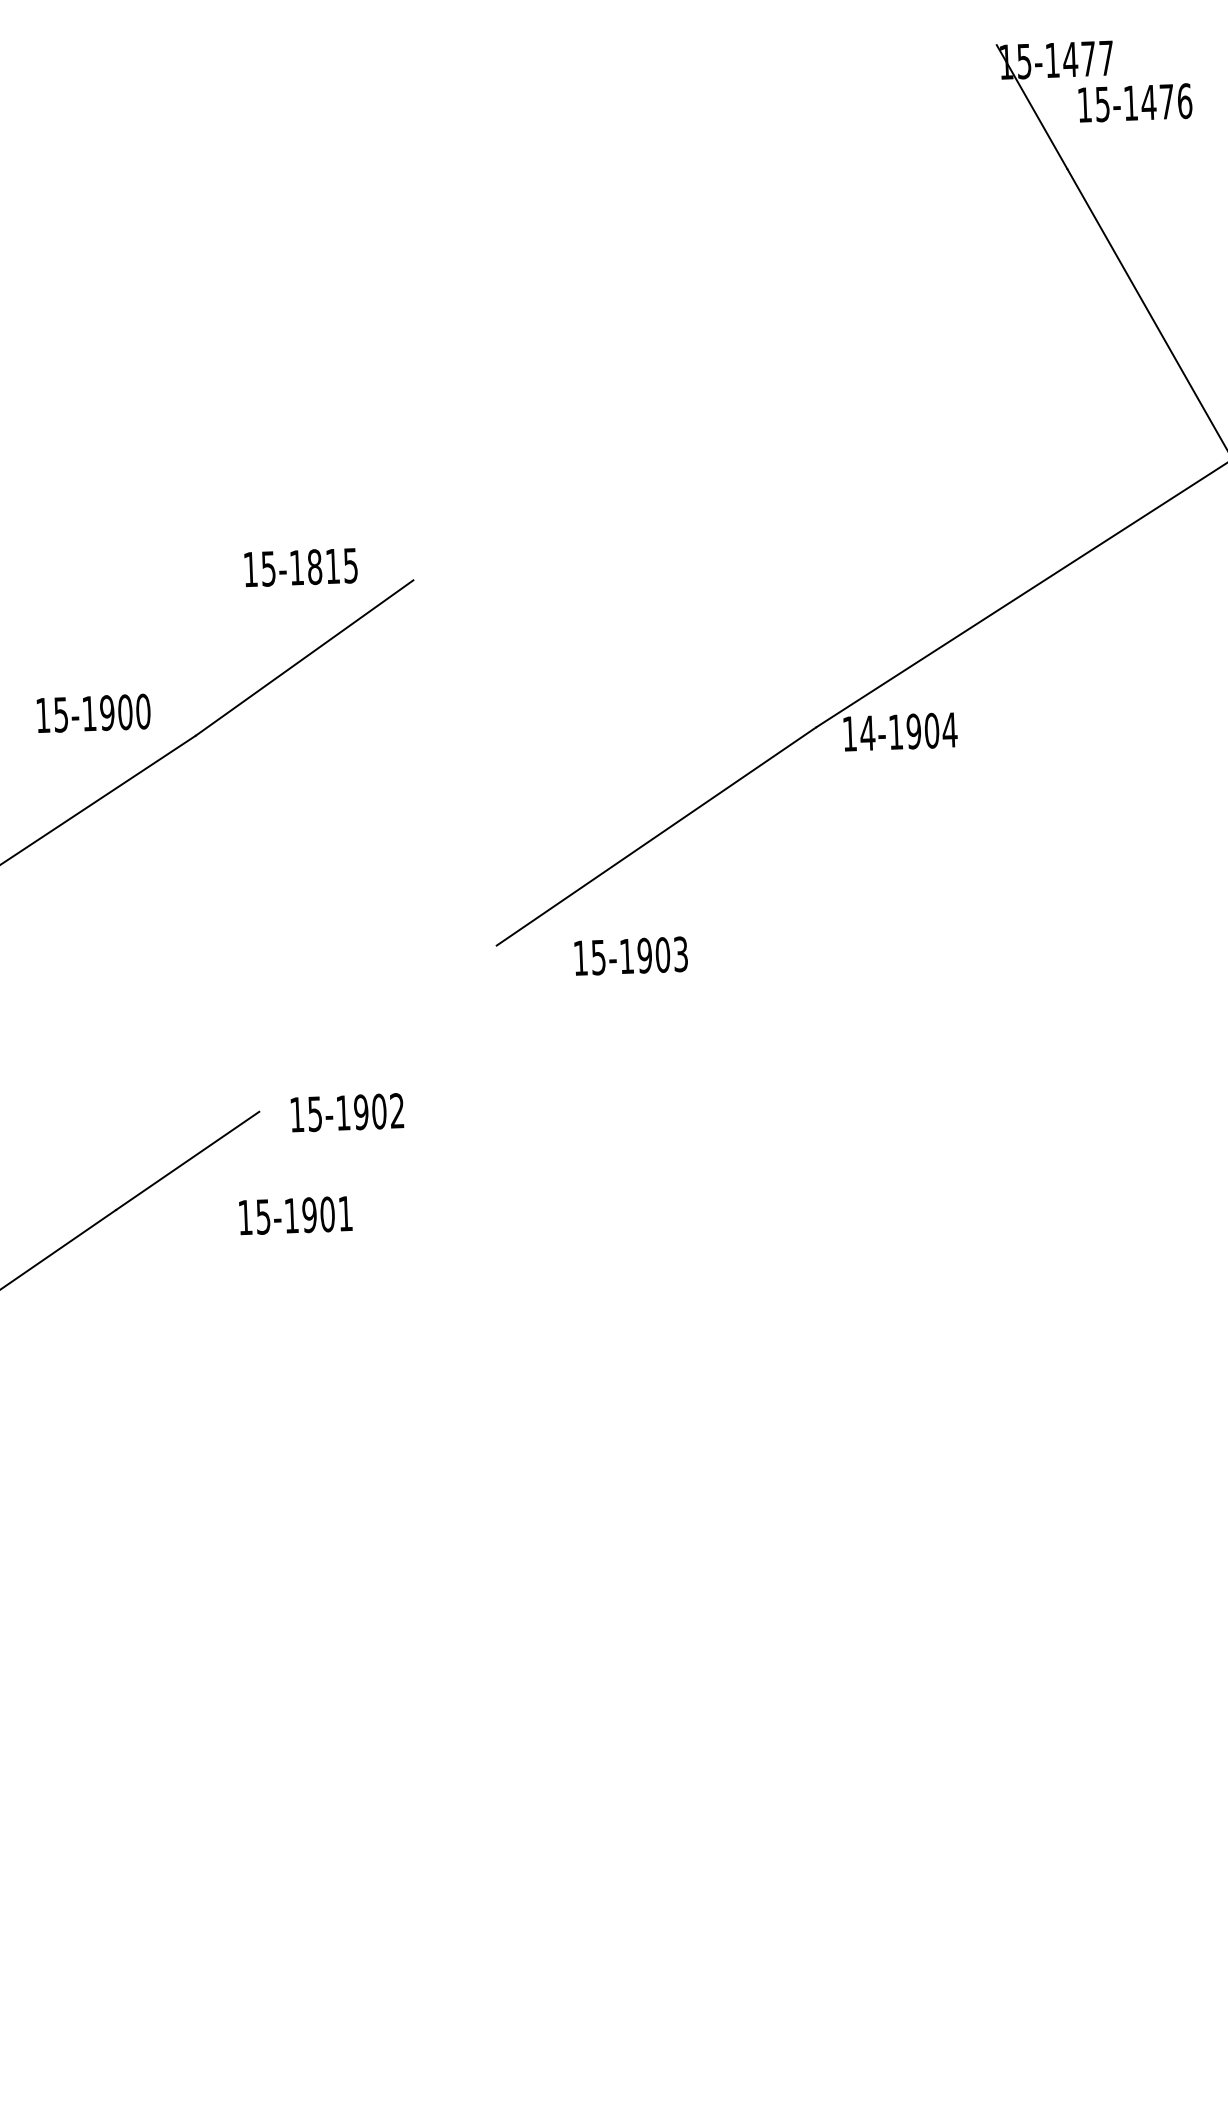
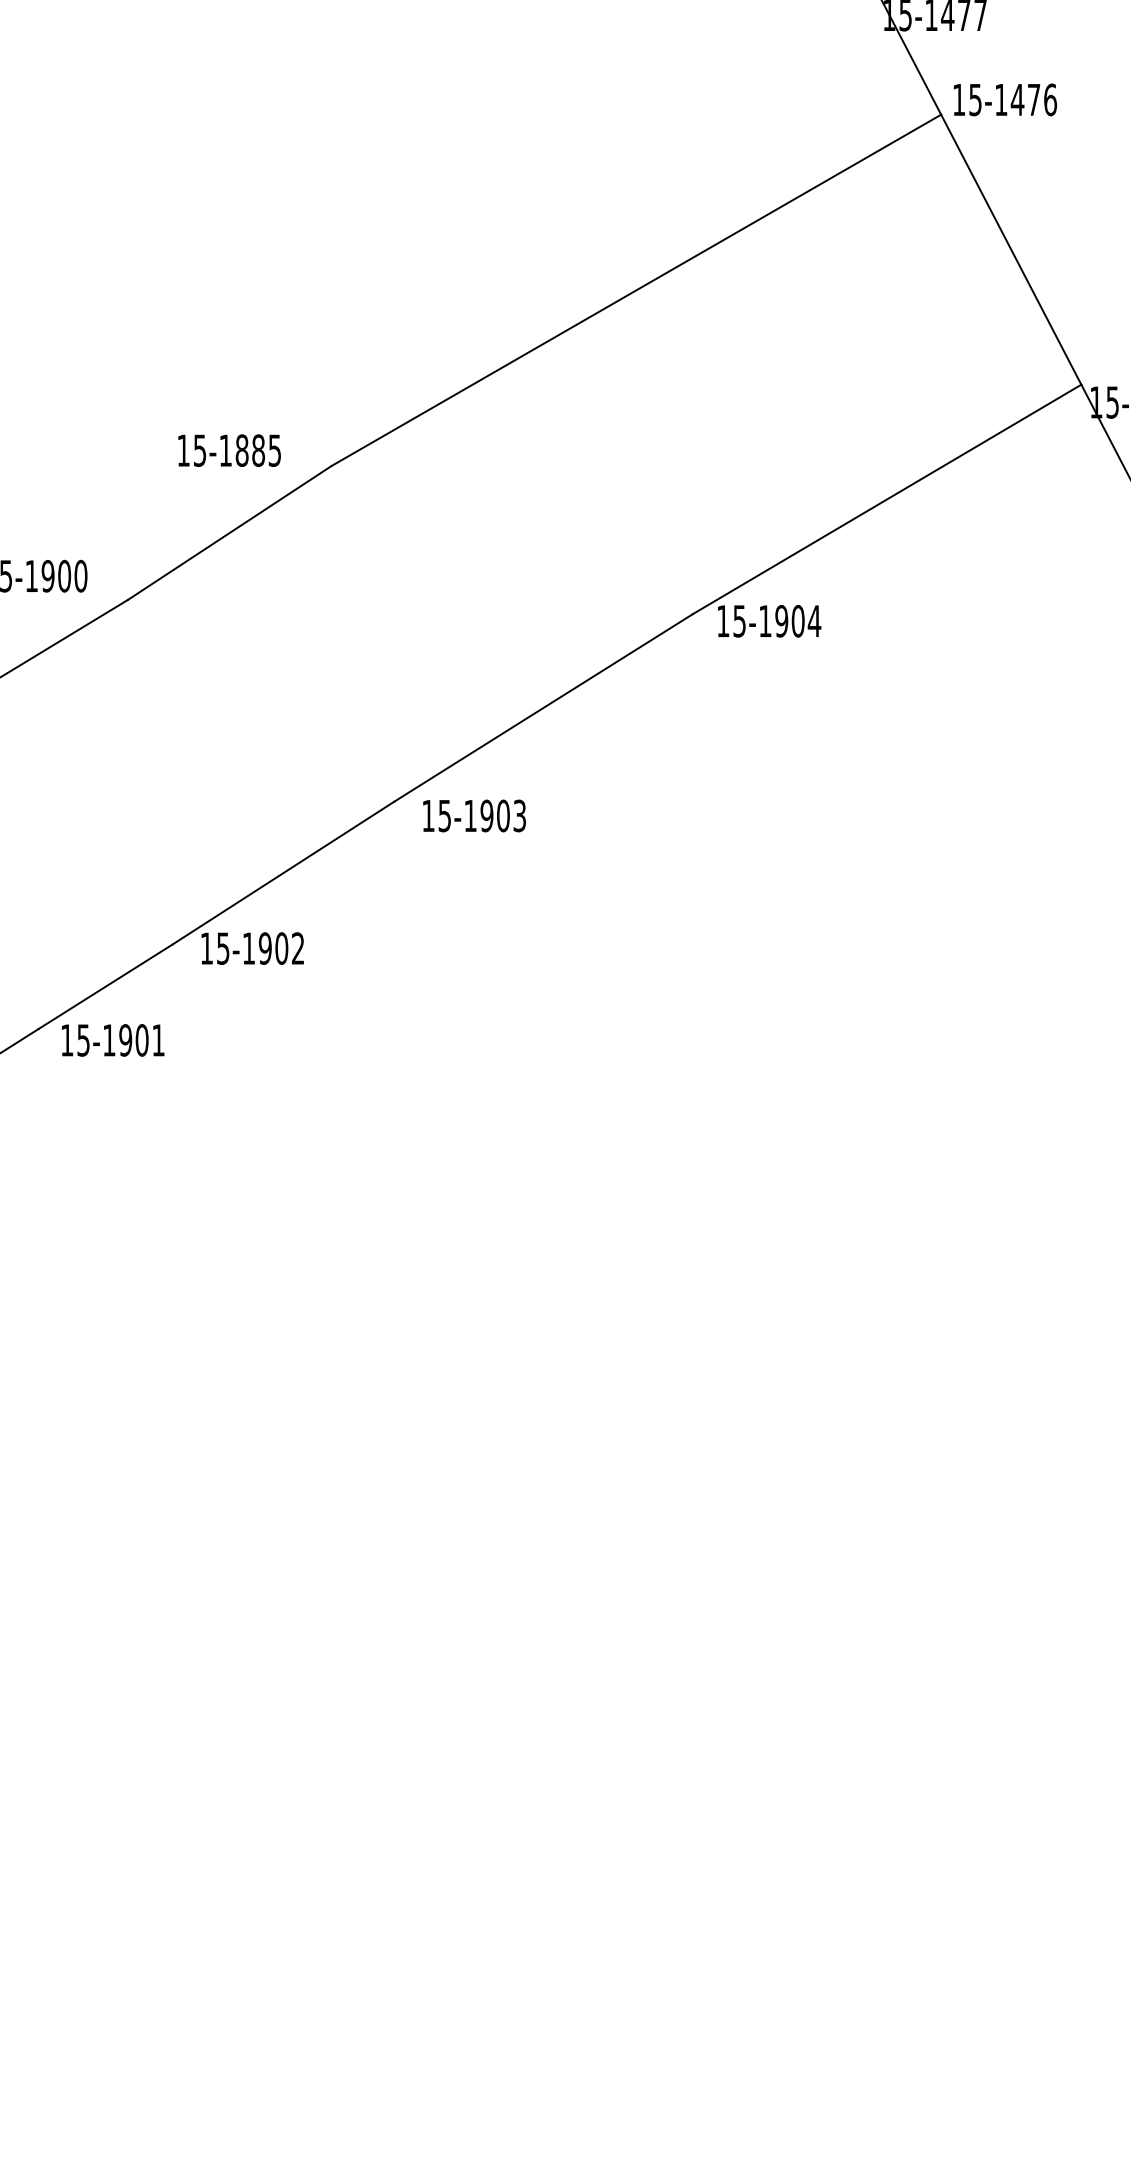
text: (1135, 102) -> (1005, 99), moved
line: (740, 374) -> (636, 290), added
text: (332, 566) -> (258, 450), 15-1815 -> 15-1885
text: (867, 733) -> (739, 621), 14-1904 -> 15-1904
text: (631, 955) -> (474, 815), moved
line: (377, 1028) -> (283, 872), added
text: (296, 1215) -> (113, 1040), moved

